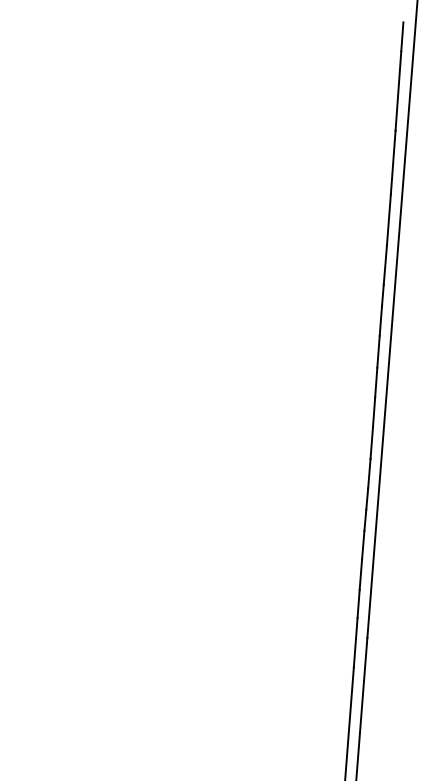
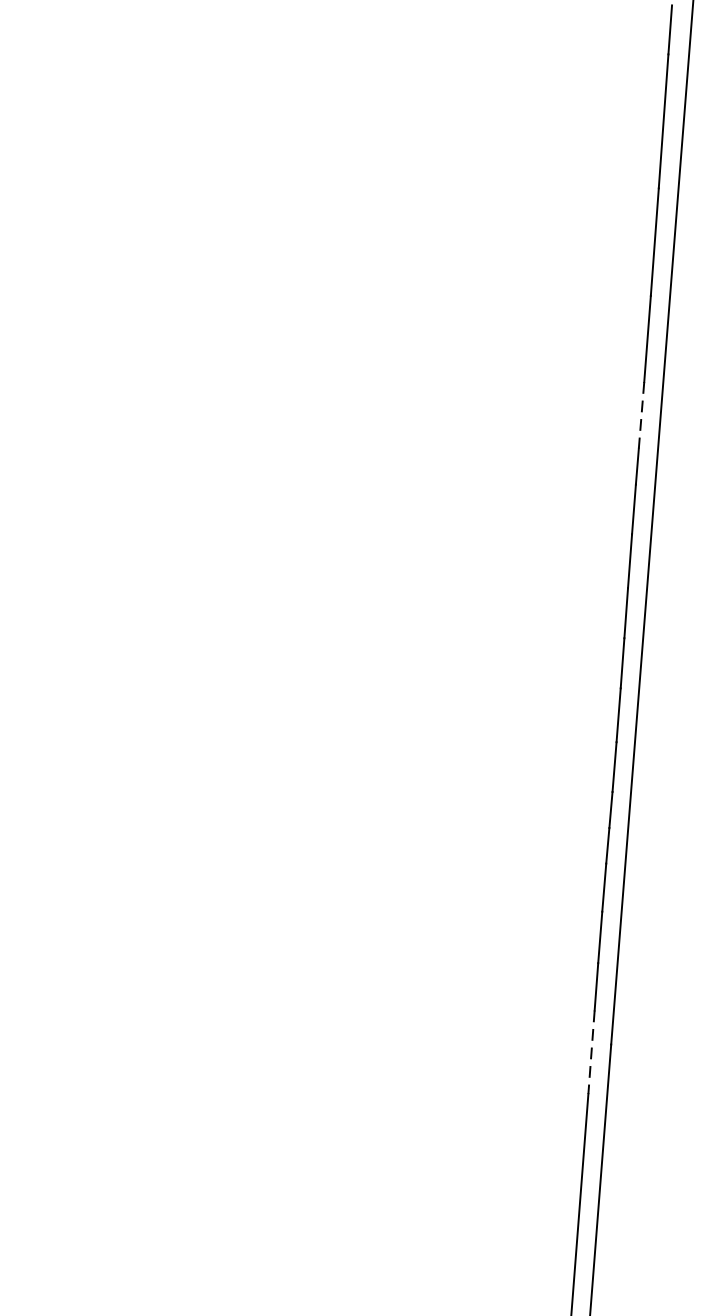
line: (385, 265) -> (641, 415), solid -> dashed
line: (355, 642) -> (591, 1052), solid -> dashed

